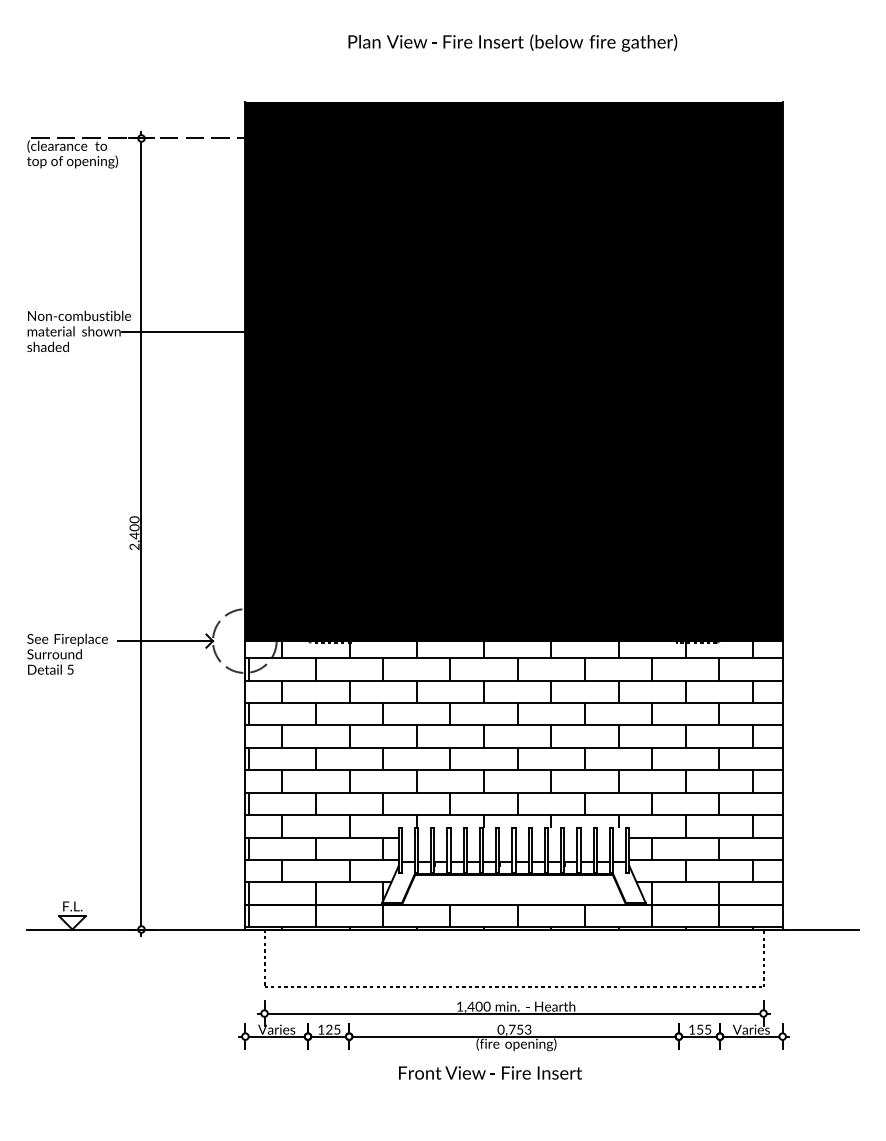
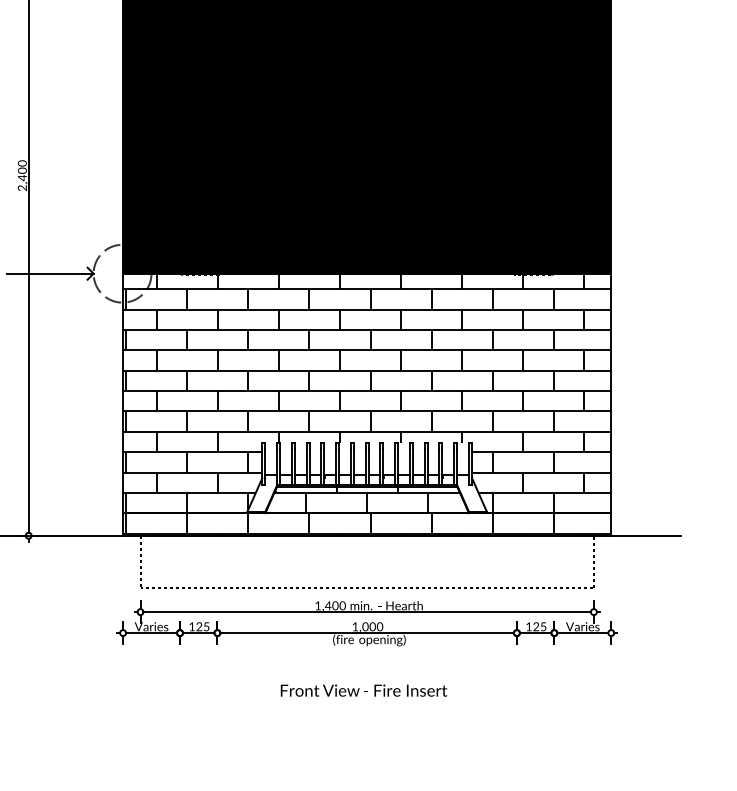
hatch: (514, 889) -> (367, 499), added
text: (514, 1029) -> (367, 626), 0,753 -> 1,000
text: (699, 1029) -> (535, 626), 155 -> 125
text: (490, 1072) -> (363, 690), moved

